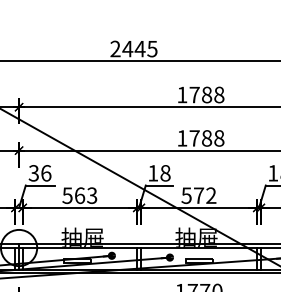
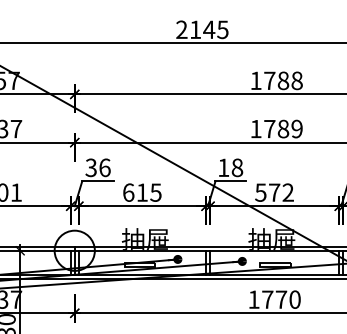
text: (127, 48) -> (195, 29), 2445 -> 2145
text: (218, 137) -> (296, 128), 1788 -> 1789
text: (79, 195) -> (141, 192), 563 -> 615

